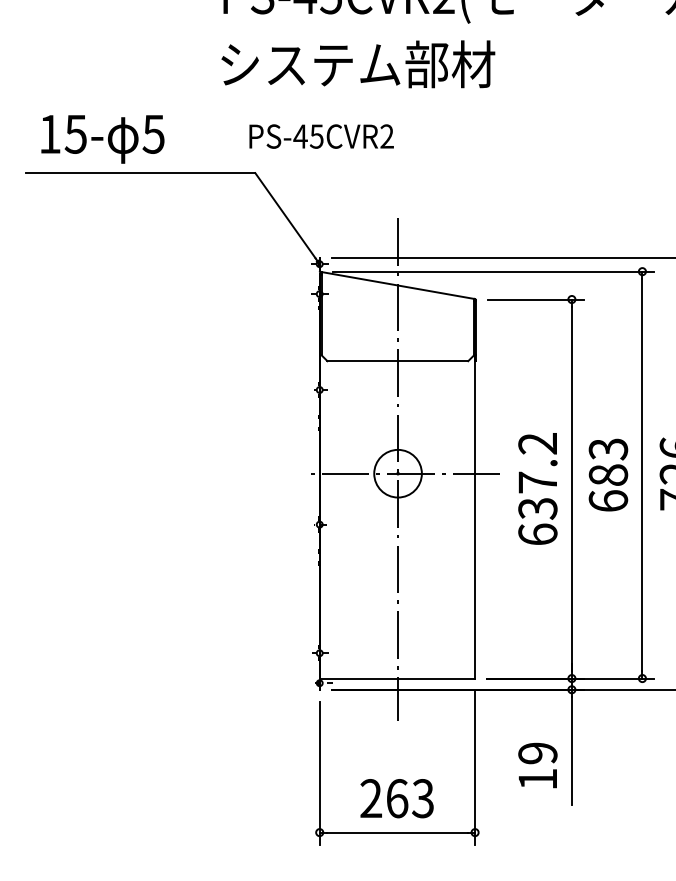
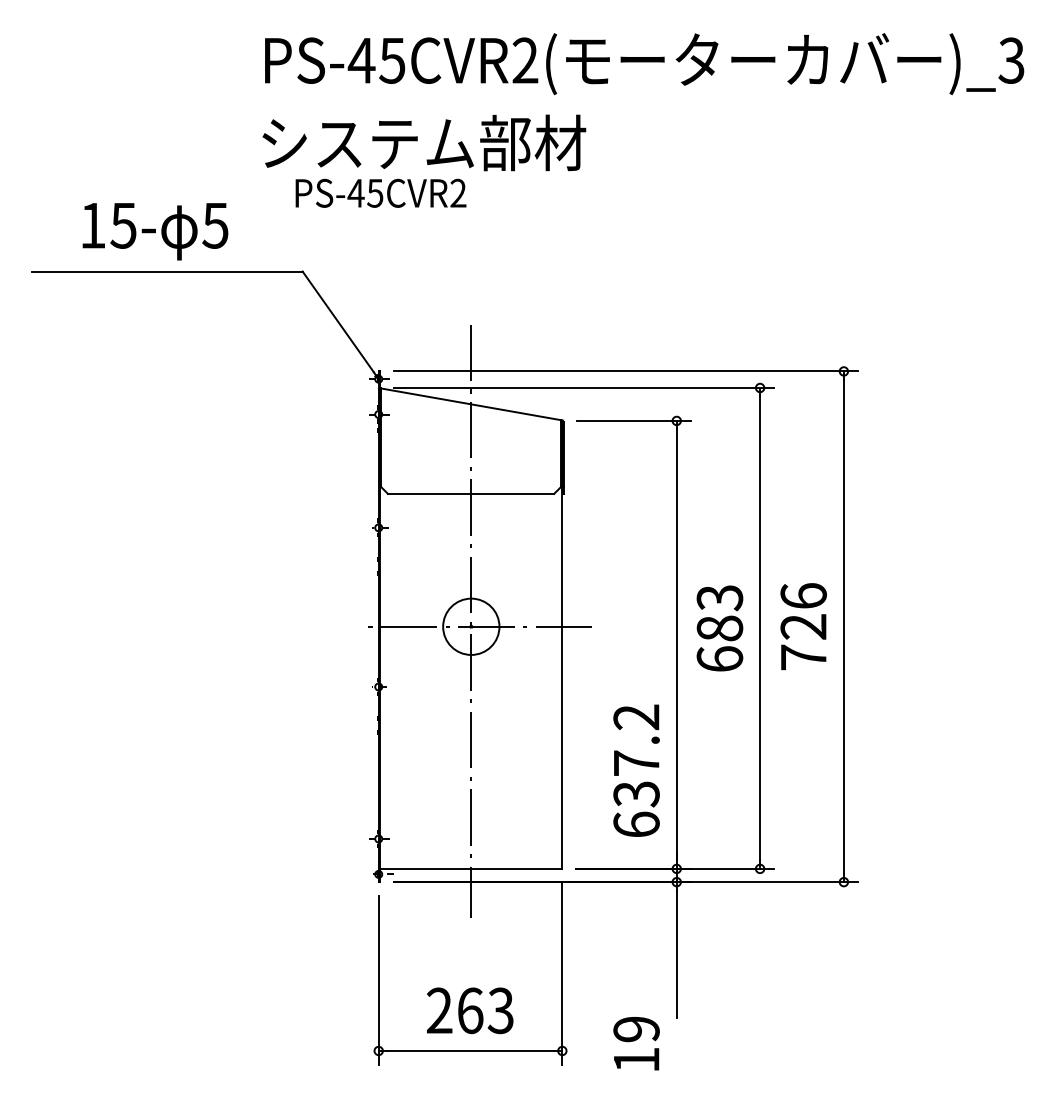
text: (321, 135) -> (380, 192), moved
text: (102, 139) -> (155, 231), moved
text: (537, 488) -> (636, 770), moved
text: (537, 765) -> (636, 1043), moved

